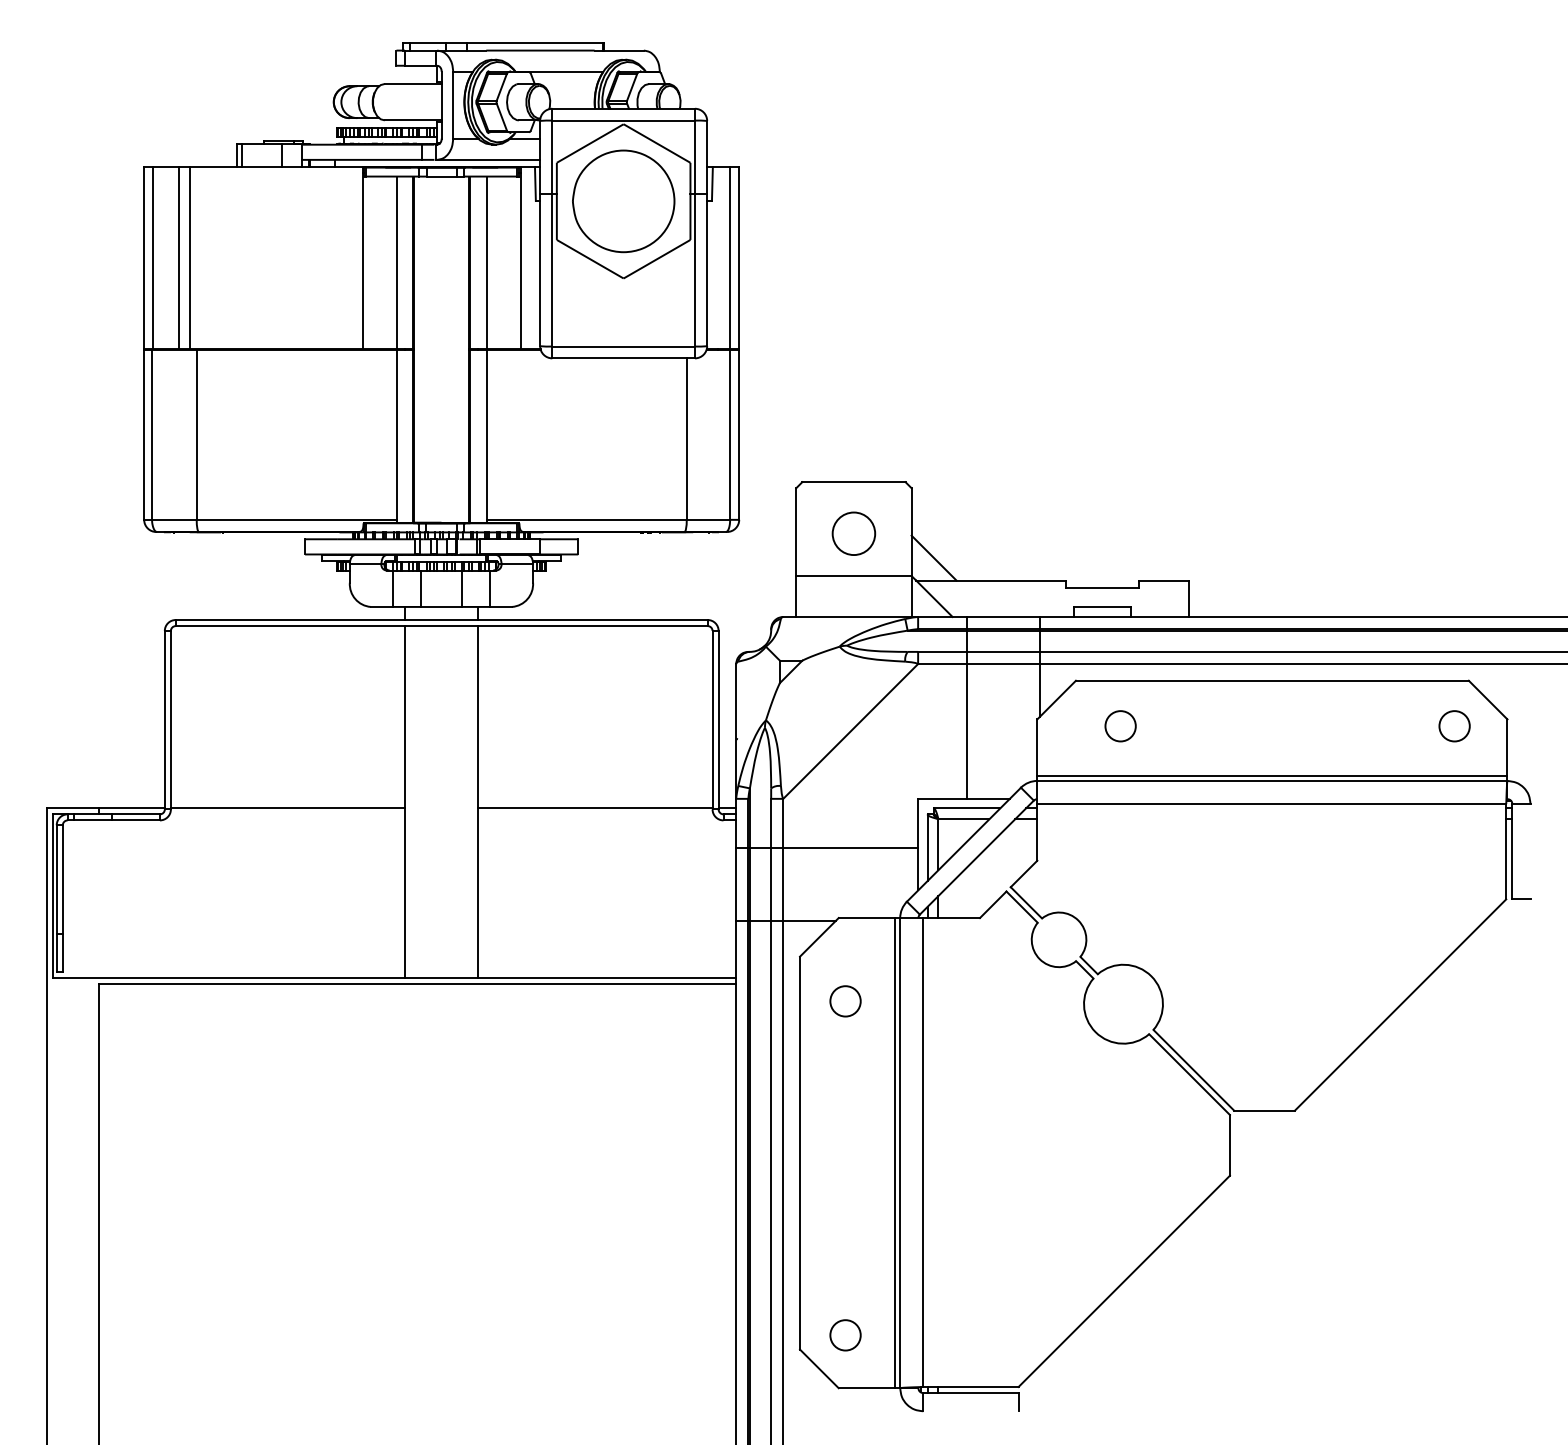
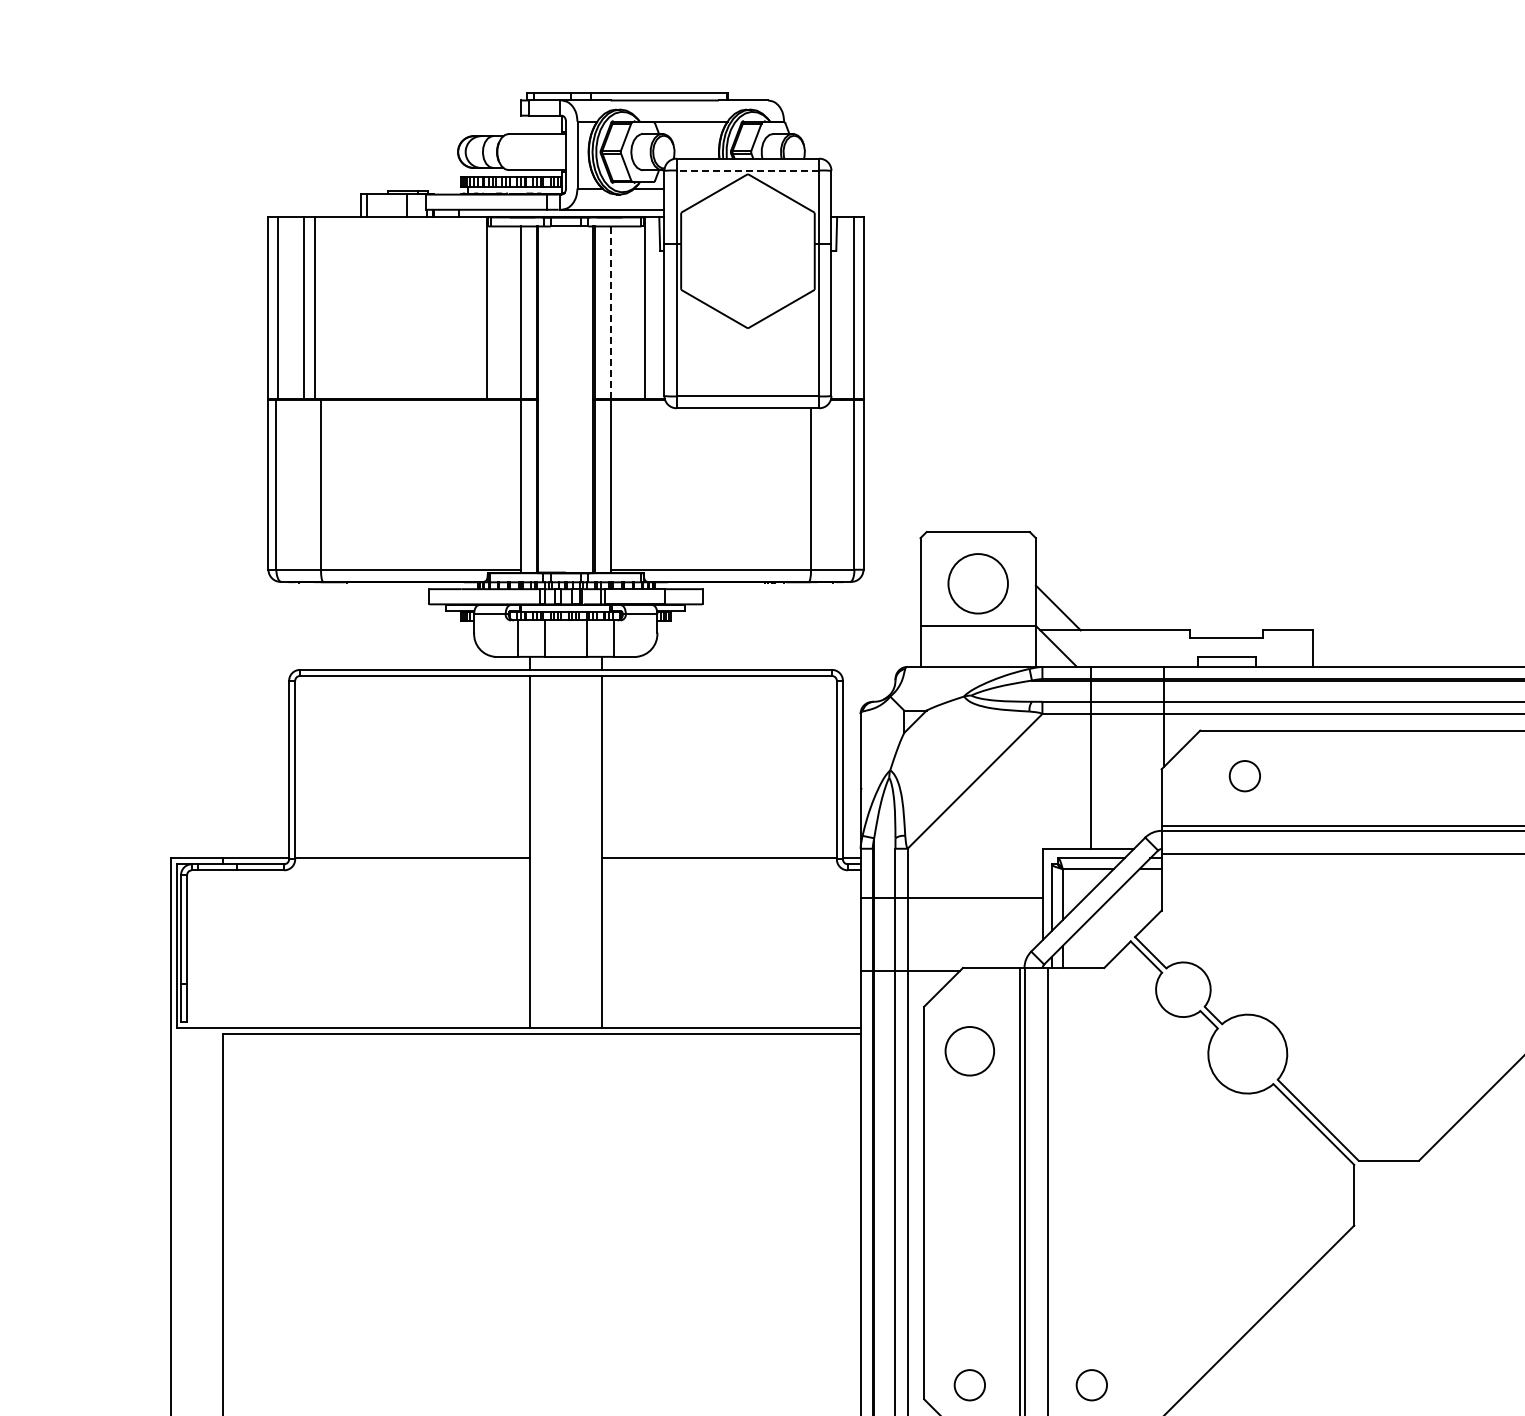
line: (623, 120) -> (747, 170), solid -> dashed
part: (623, 201) -> (747, 251), removed
line: (486, 262) -> (610, 312), solid -> dashed
circle: (853, 533) -> (977, 583), size x1.4
circle: (845, 1001) -> (969, 1051), size x1.6
circle: (967, 1335) -> (1091, 1385), added

